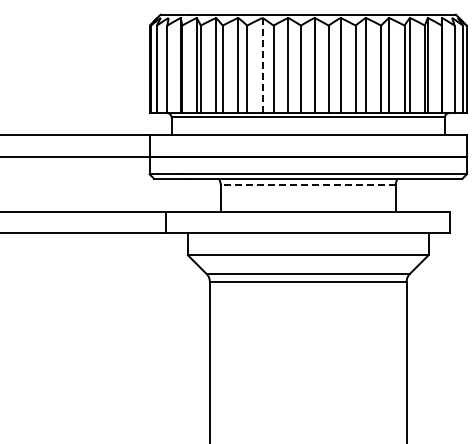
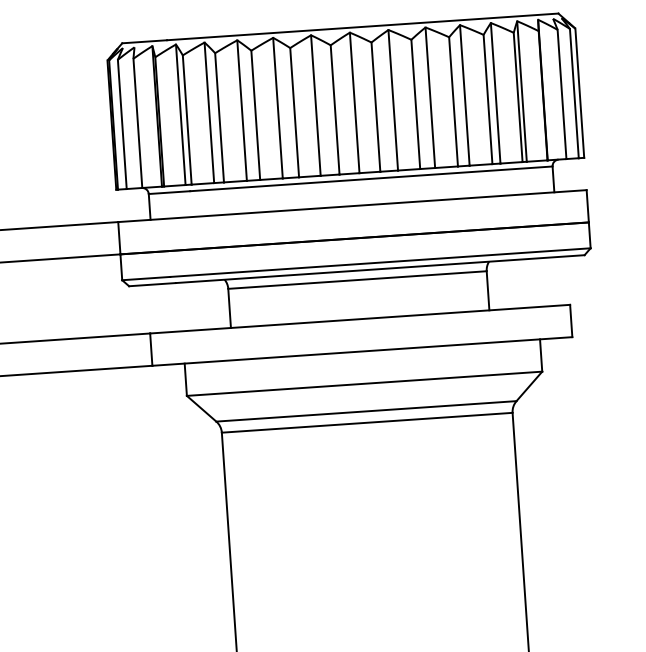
line: (262, 65) -> (277, 108), dashed -> solid
line: (307, 185) -> (356, 280), dashed -> solid

